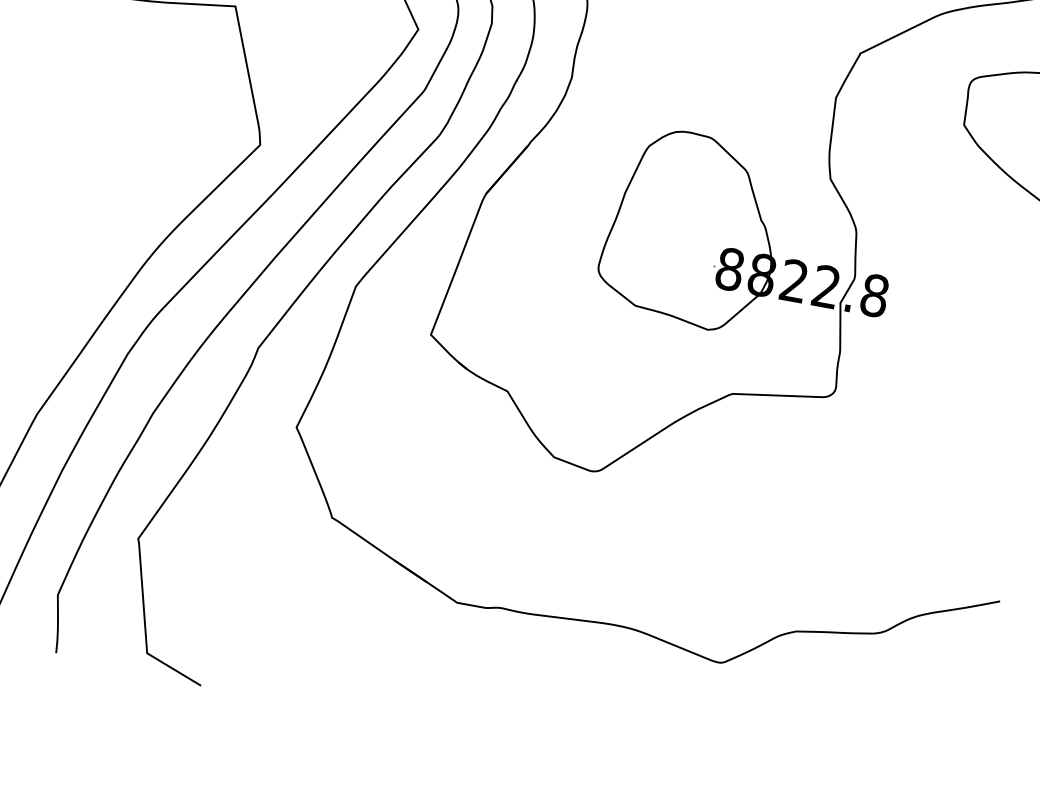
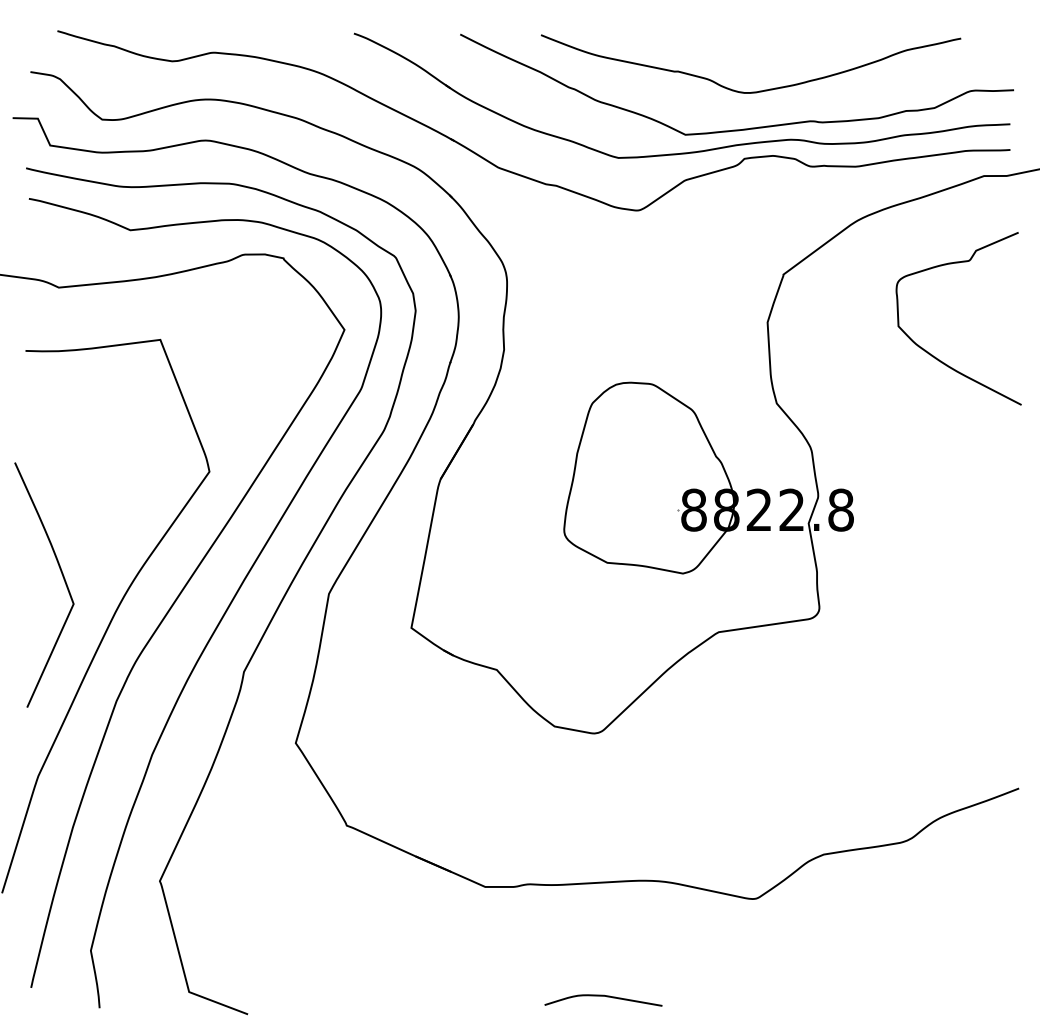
curve: (96, 222) -> (62, 577), added
curve: (554, 731) -> (603, 996), added

